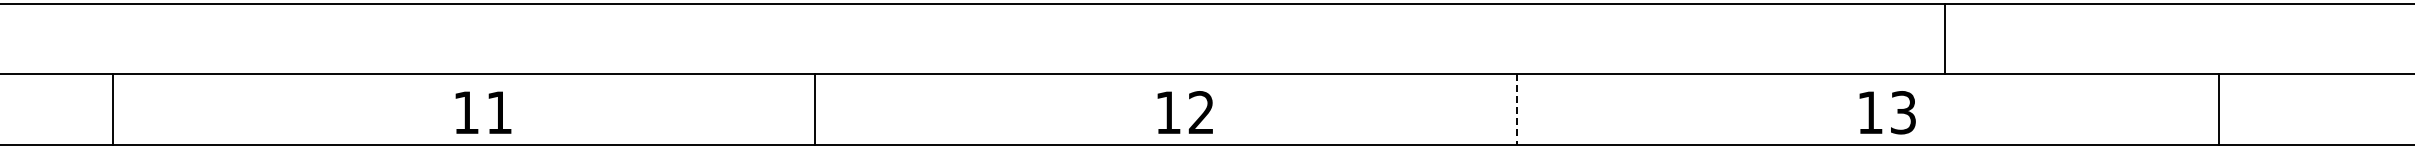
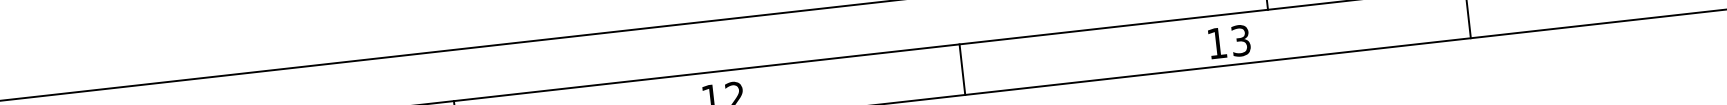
line: (1517, 110) -> (962, 70), dashed -> solid

